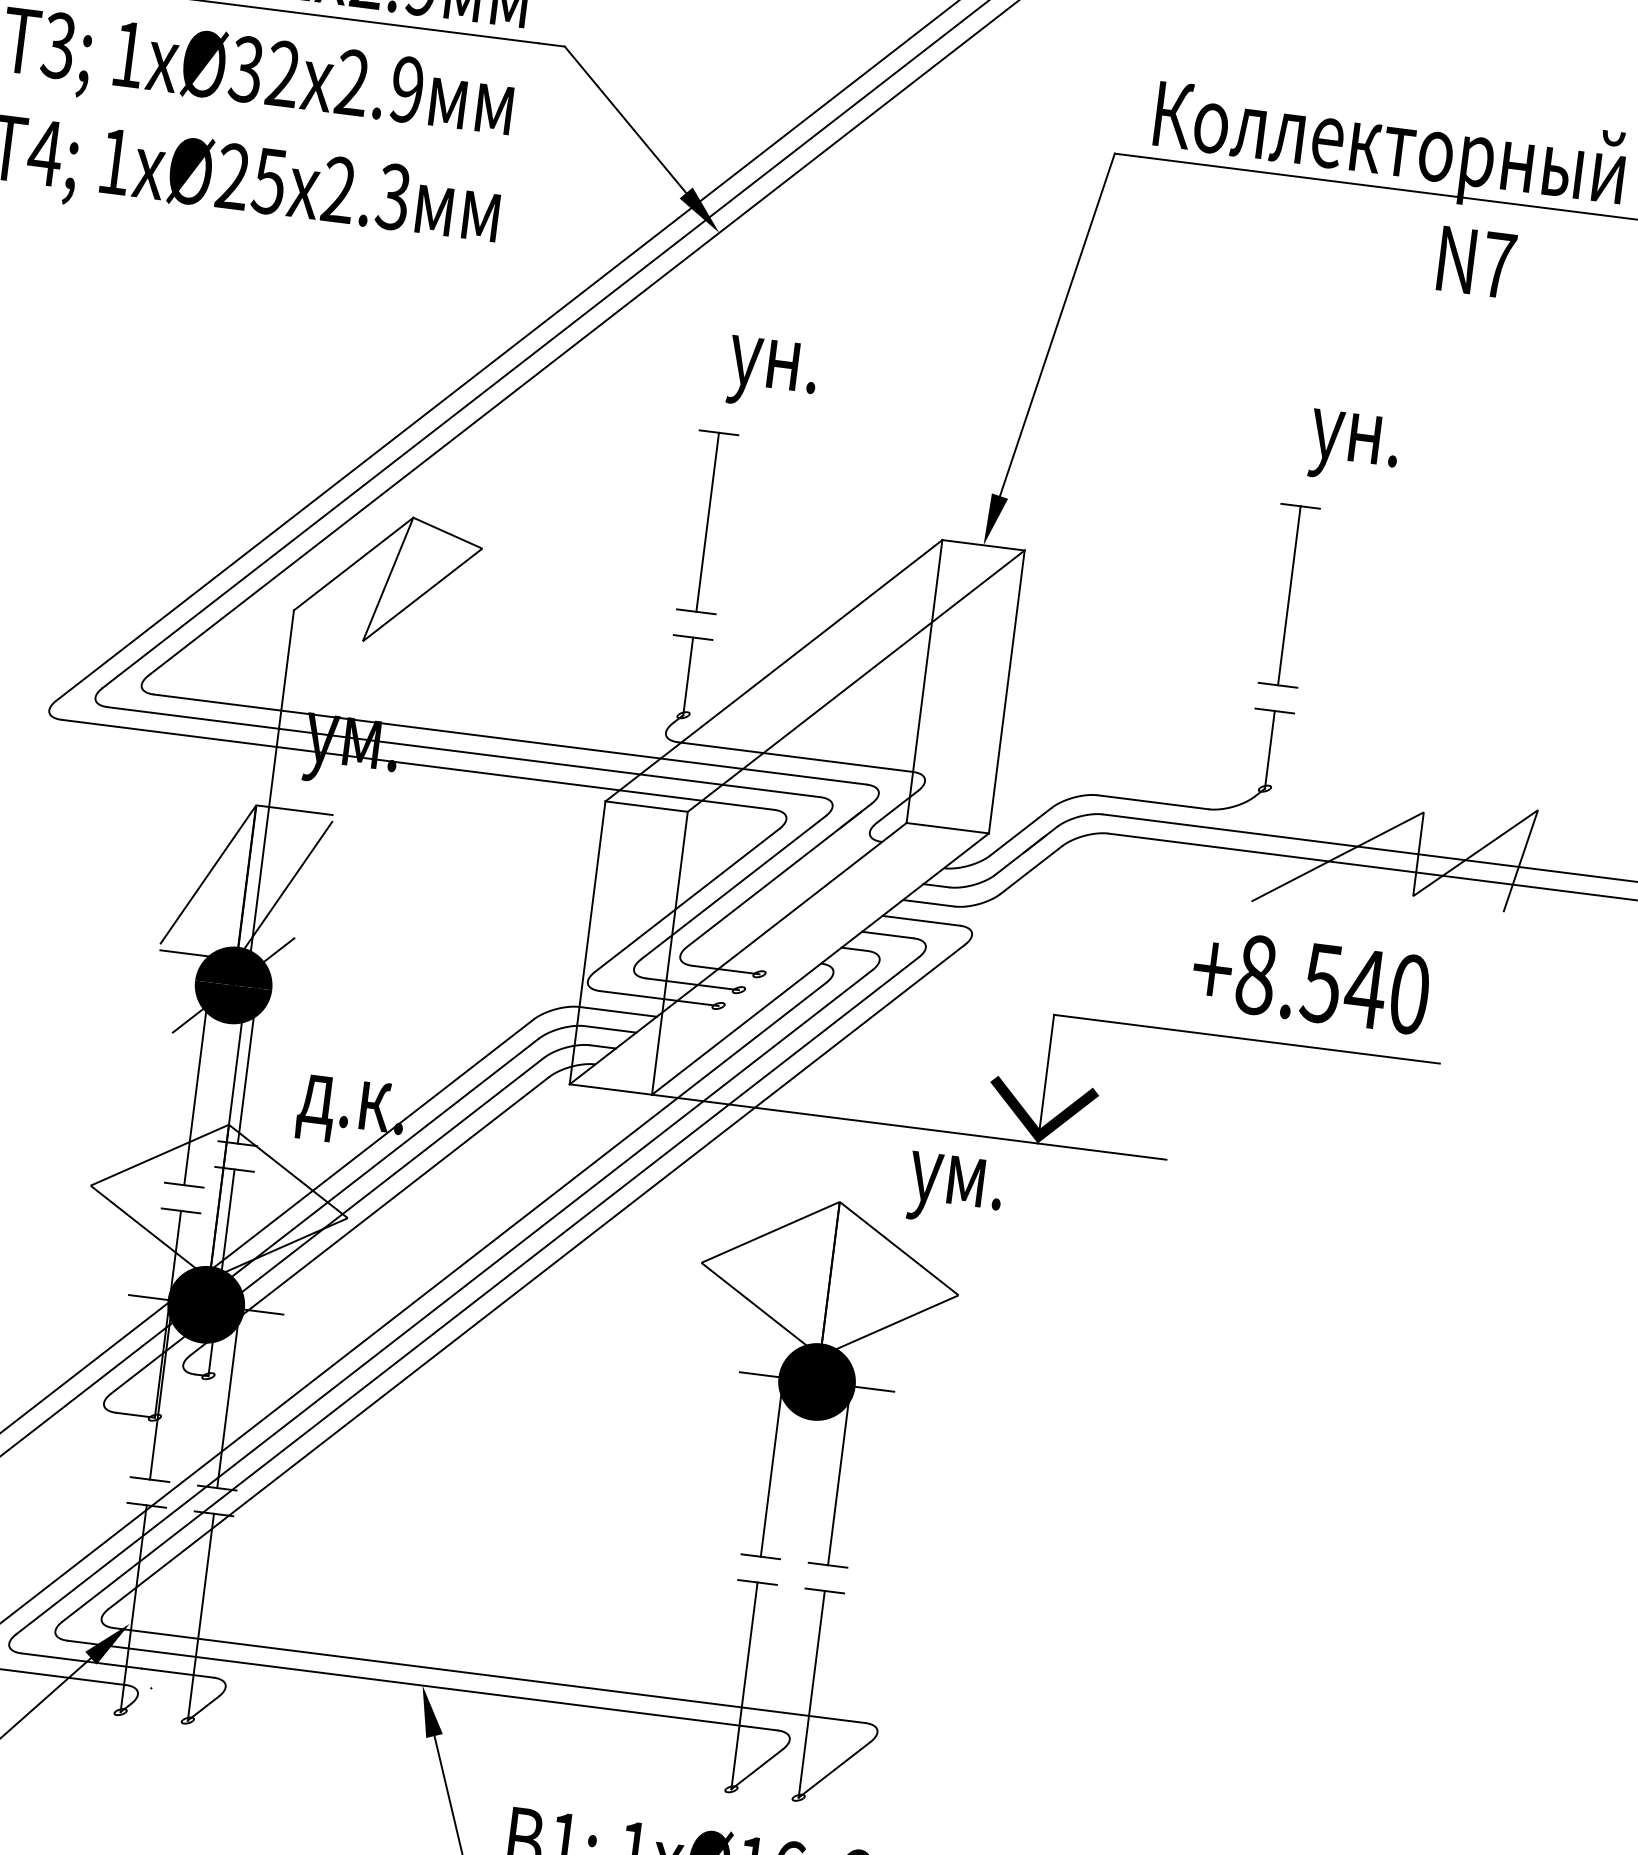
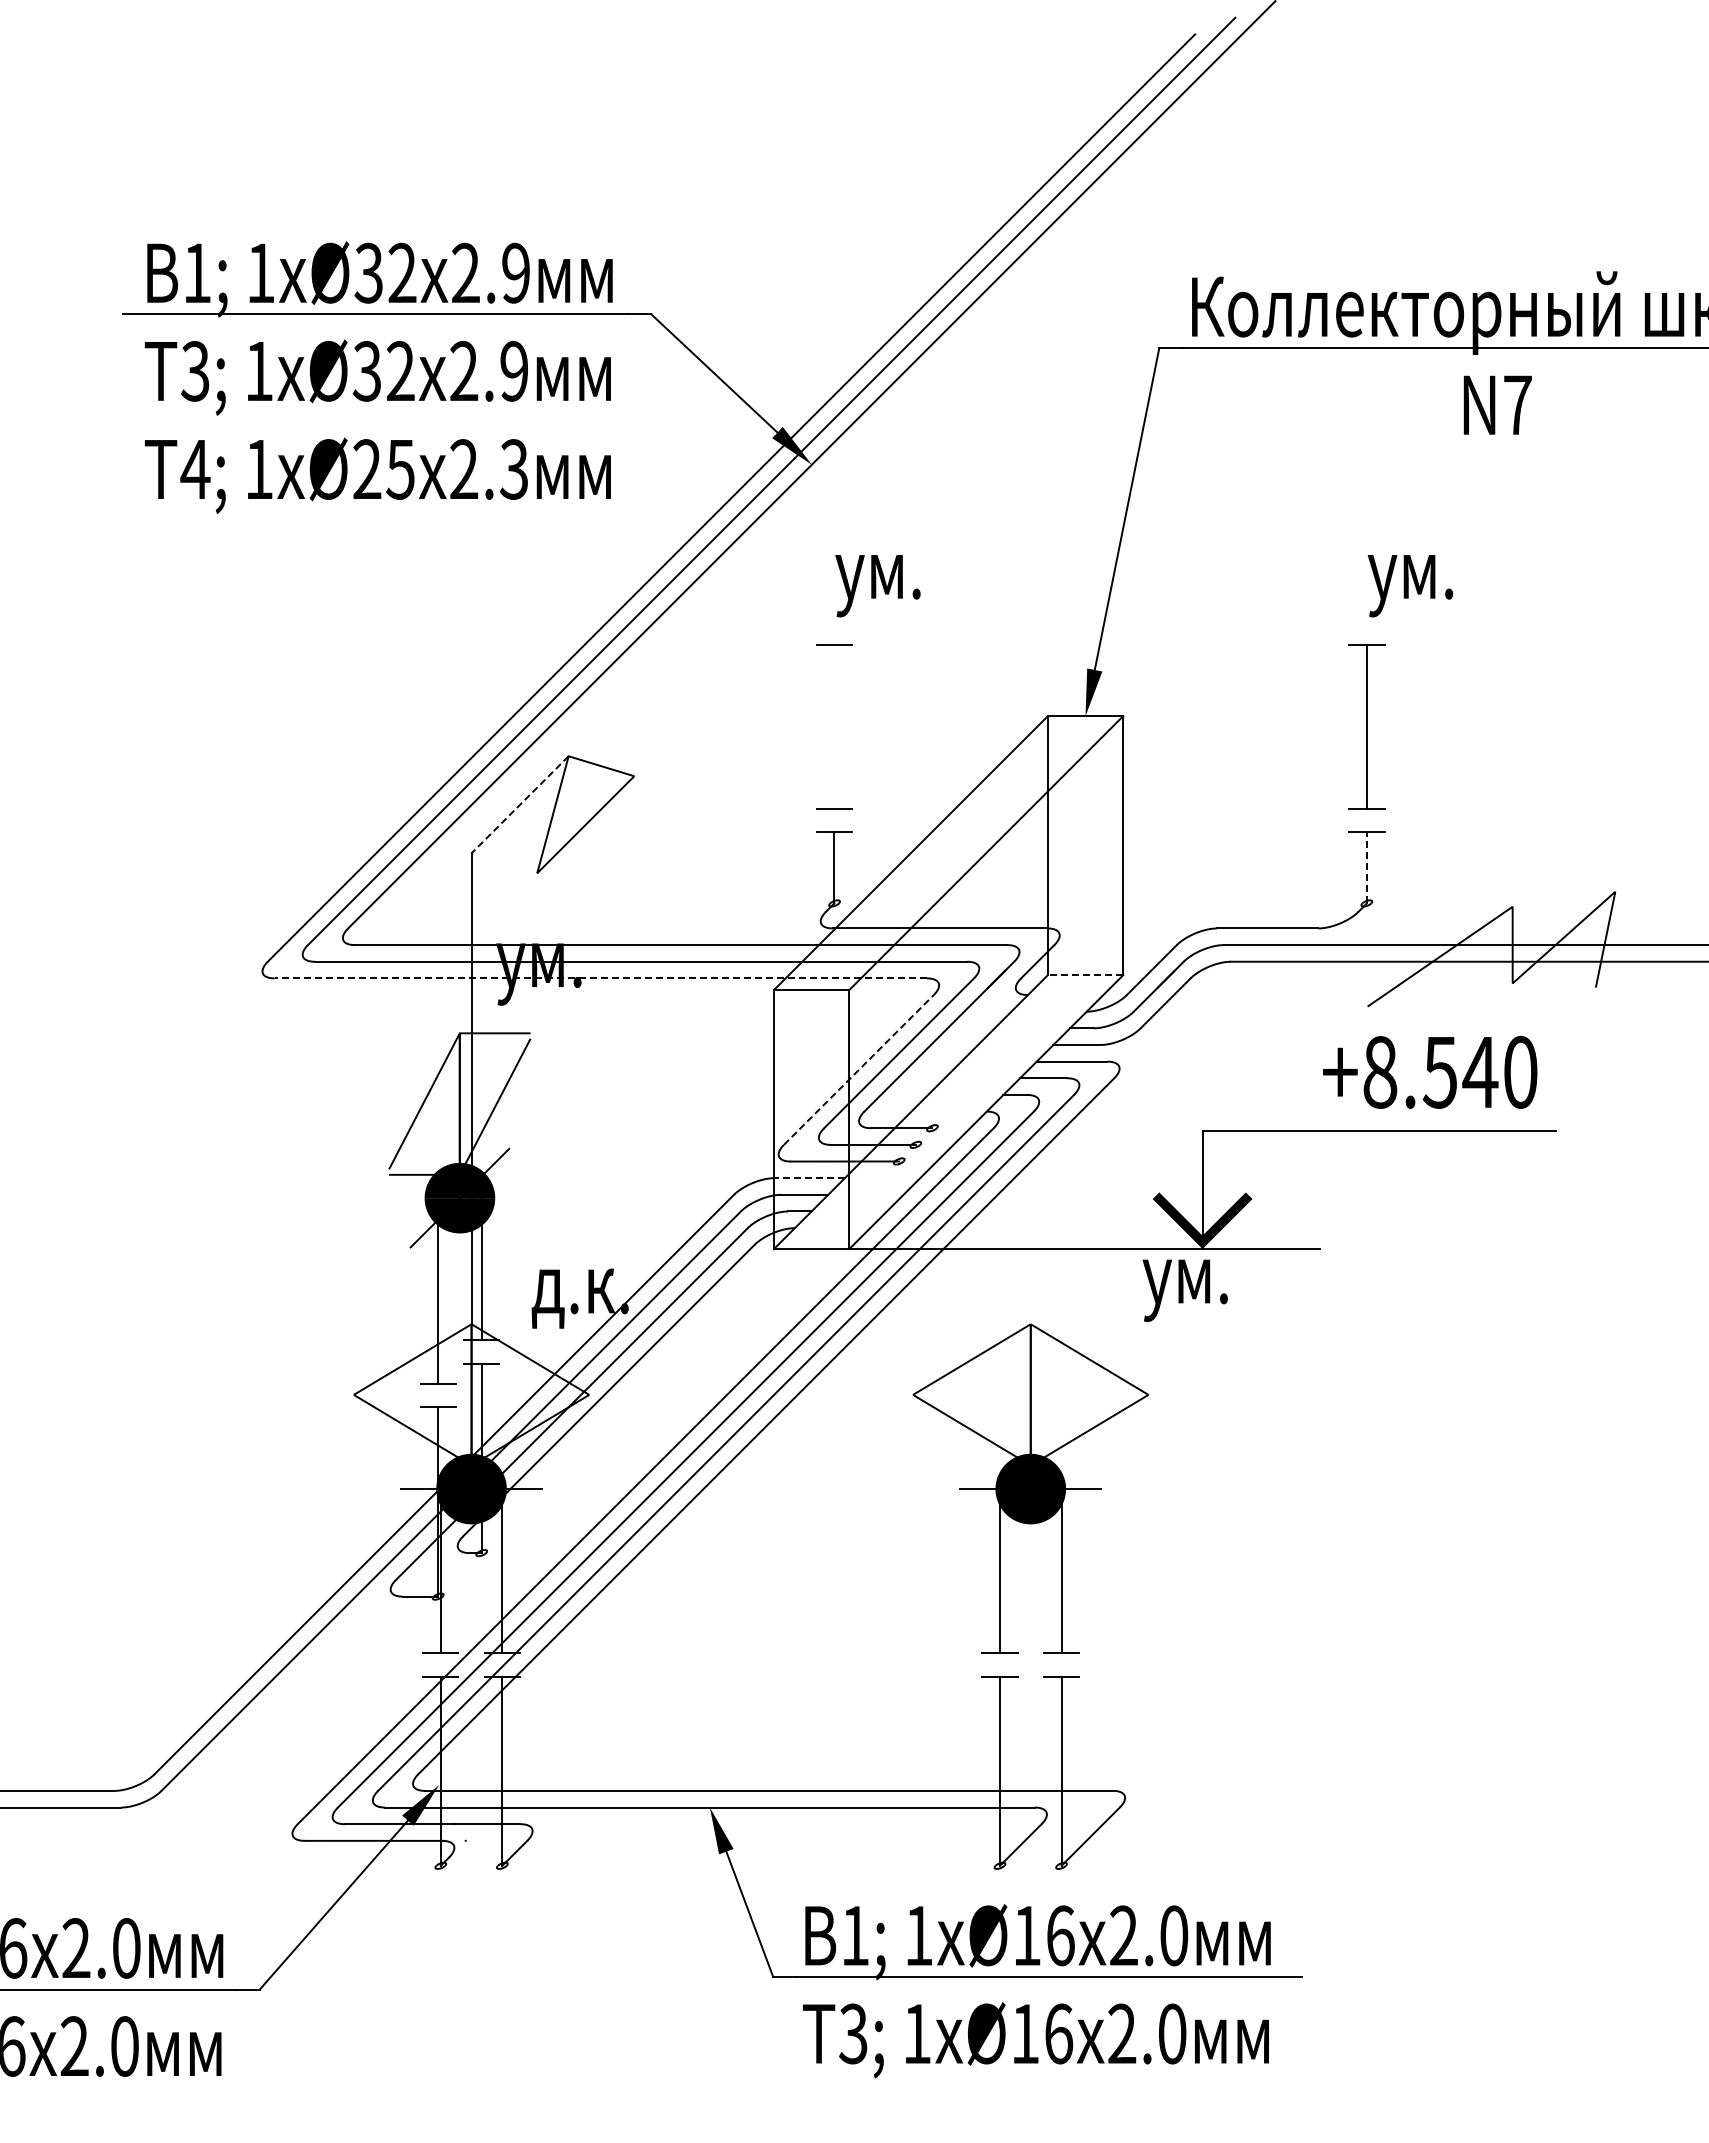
text: (797, 367) -> (897, 577), ун. -> ум.
text: (1379, 441) -> (1430, 577), ун. -> ум.
line: (707, 521) -> (834, 726), removed
line: (354, 563) -> (520, 804), solid -> dashed
line: (1269, 749) -> (1366, 867), solid -> dashed
line: (417, 764) -> (600, 978), solid -> dashed
line: (947, 828) -> (1085, 975), solid -> dashed
line: (687, 900) -> (859, 1069), solid -> dashed
line: (618, 1012) -> (809, 1178), solid -> dashed
text: (954, 1190) -> (1184, 1290), moved

